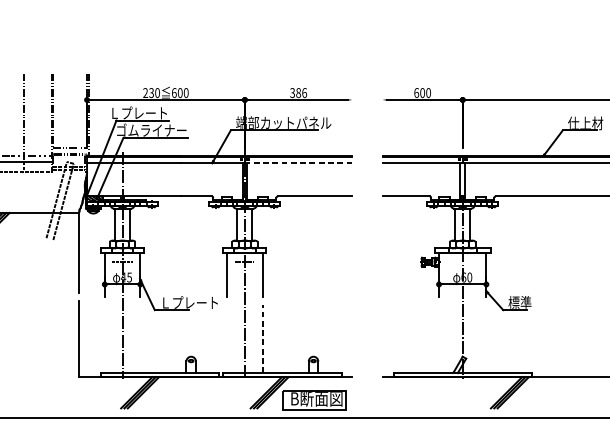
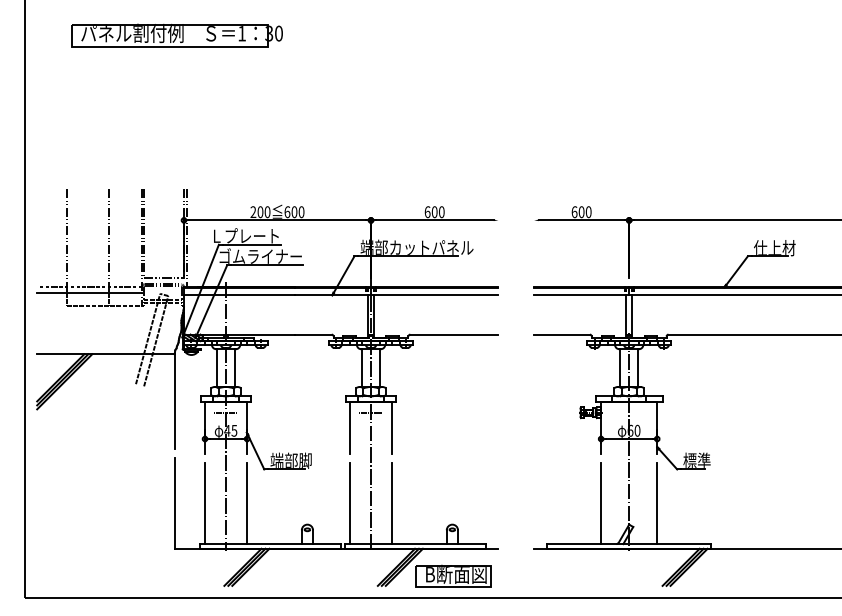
text: (151, 93) -> (260, 212), 230 -> 200
text: (298, 93) -> (434, 212), 386 -> 600
line: (298, 163) -> (434, 295), dashed -> solid
text: (188, 302) -> (304, 460), Ｌプレート -> 端部脚
line: (105, 338) -> (205, 503), added
line: (140, 338) -> (247, 503), added
line: (227, 338) -> (350, 503), added
line: (262, 338) -> (392, 503), dashed -> solid
line: (439, 338) -> (601, 503), added
line: (486, 338) -> (657, 503), added

